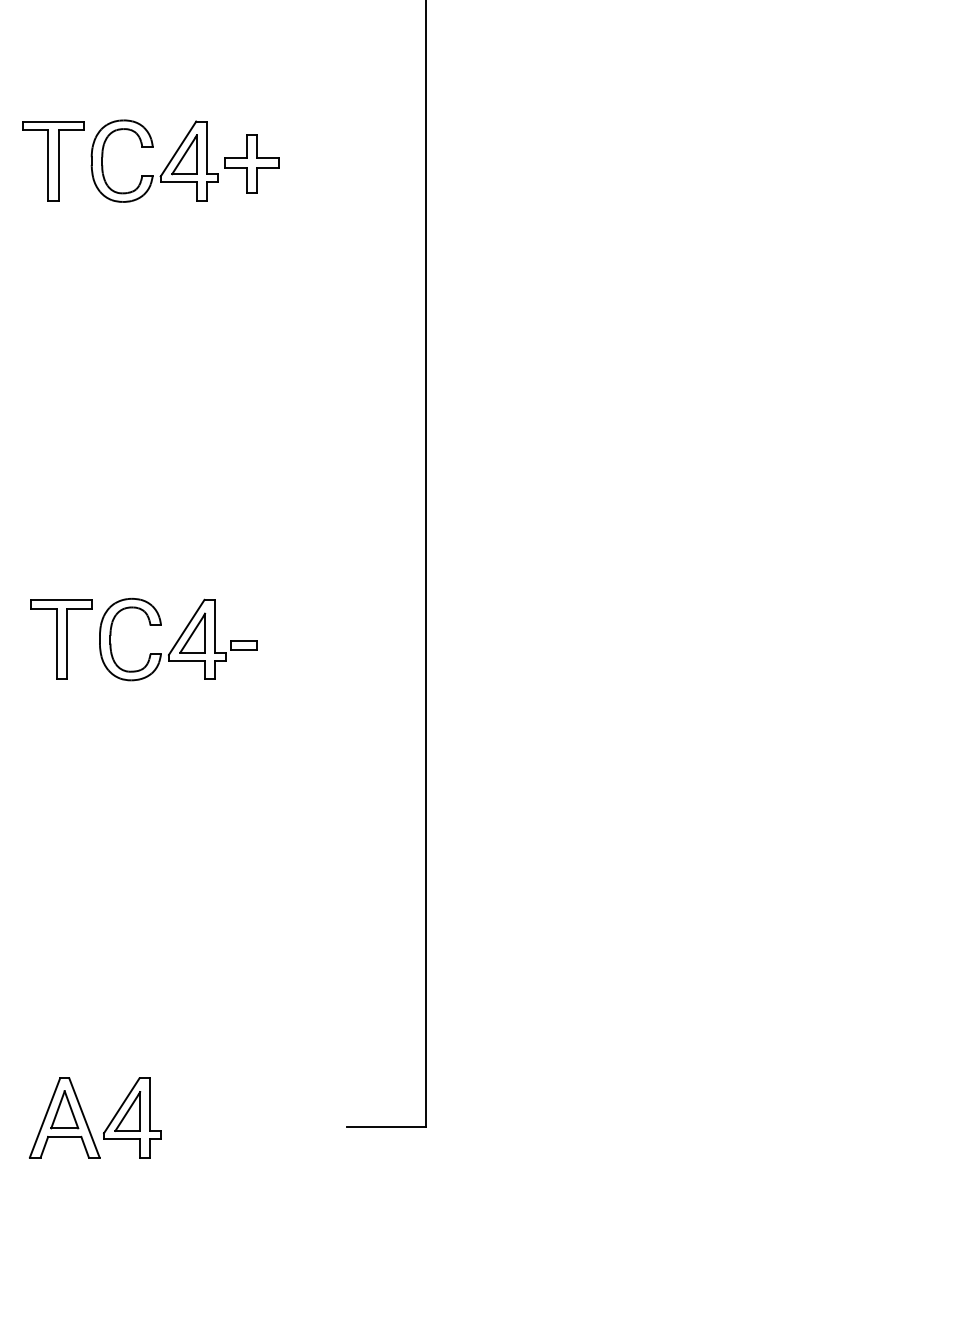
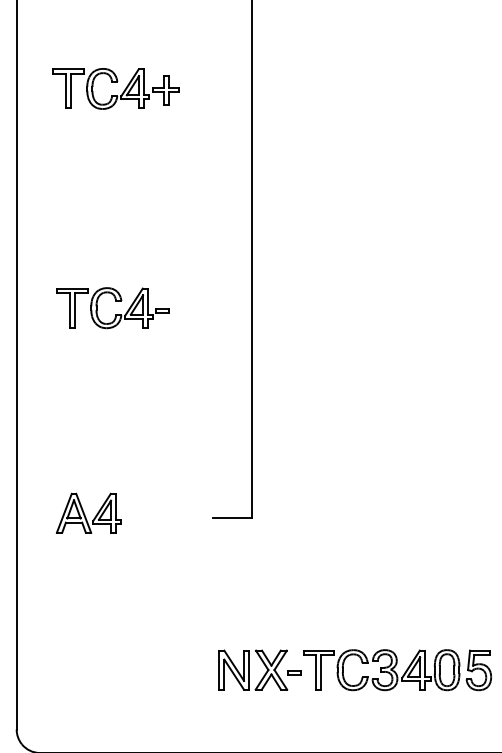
part: (149, 160) -> (115, 88), moved
part: (149, 652) -> (115, 314), moved

